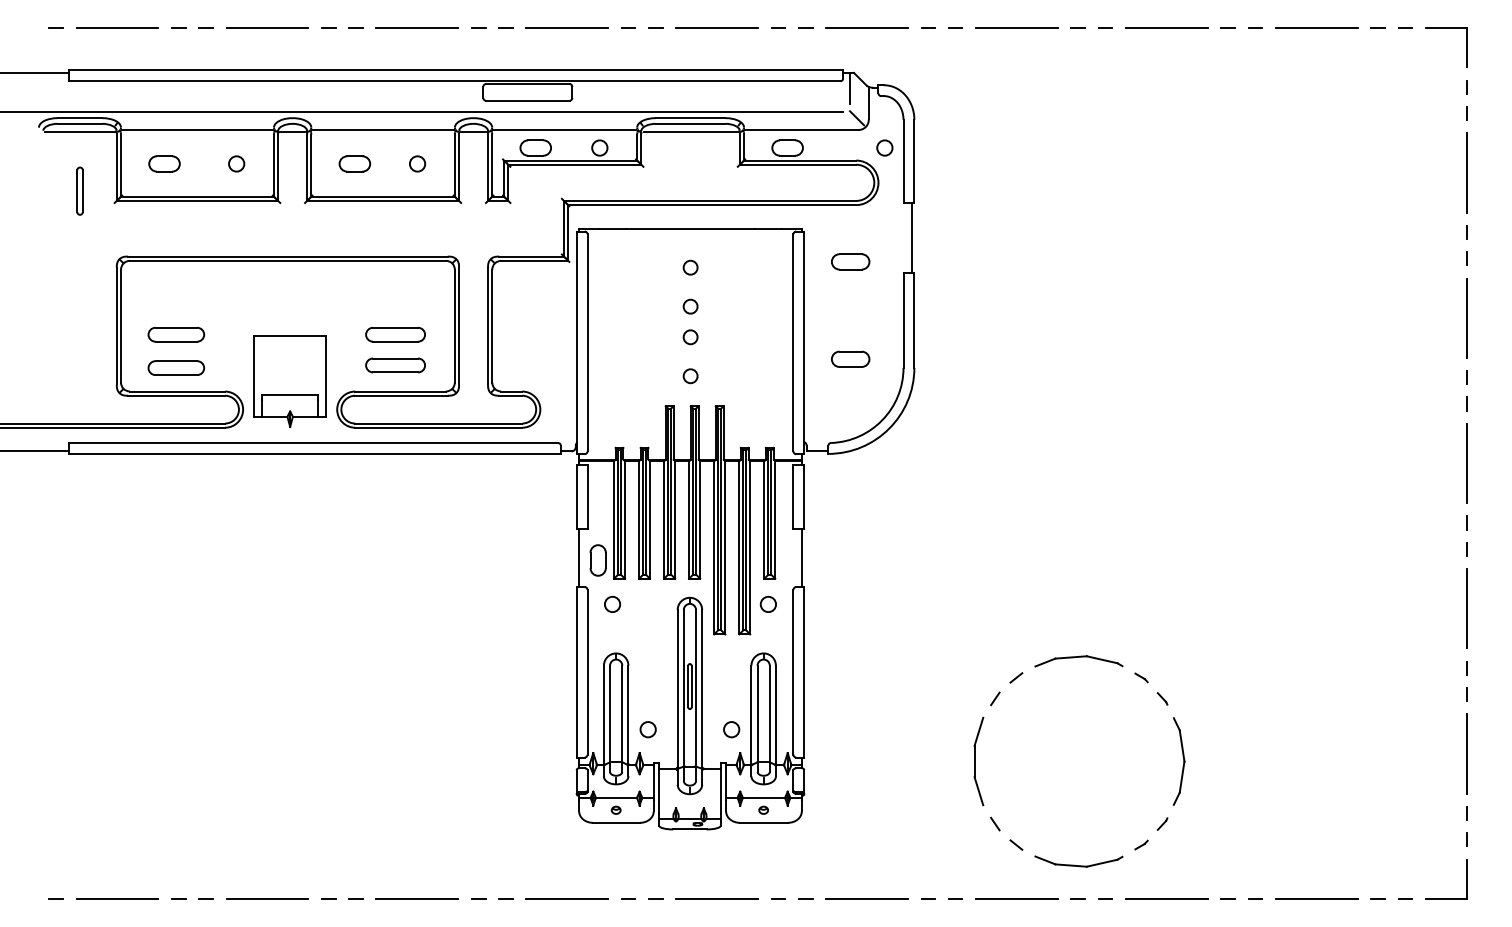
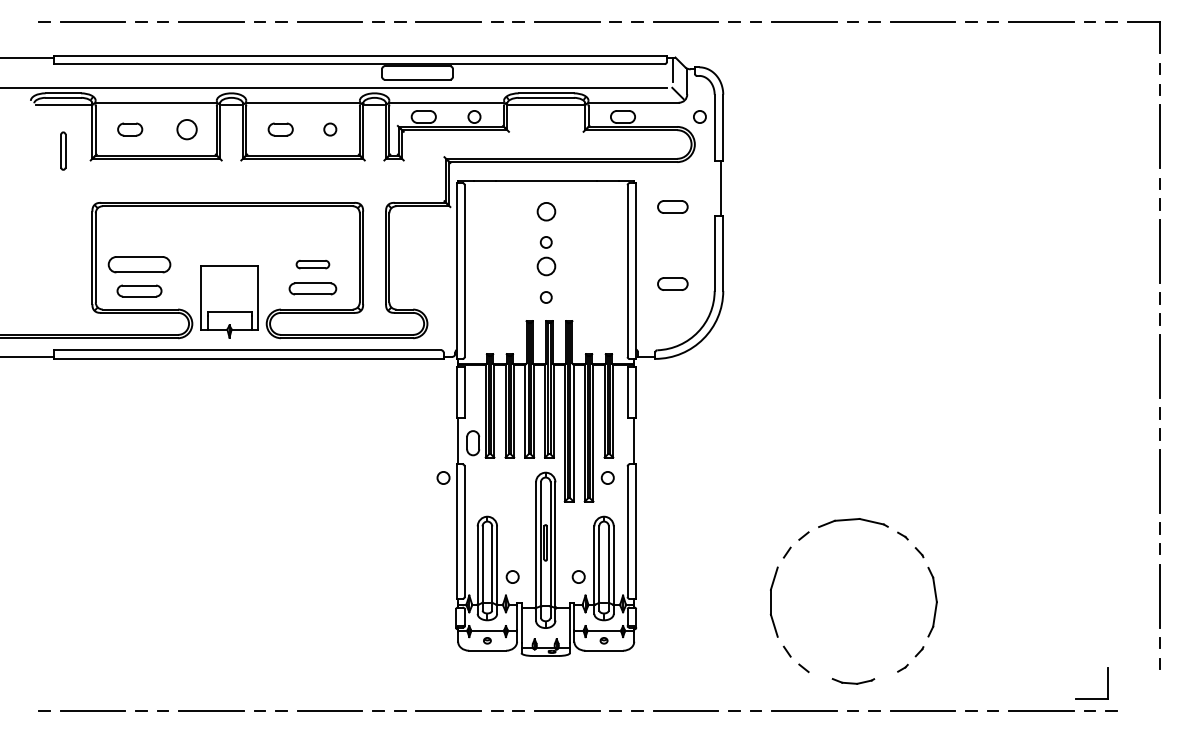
circle: (237, 163) -> (187, 129), size x1.6
circle: (689, 267) -> (545, 211), size x1.6
part: (176, 334) -> (139, 264), size x1.4
part: (395, 334) -> (312, 264), size x0.7
circle: (689, 337) -> (545, 266), size x1.6
circle: (612, 603) -> (443, 477), moved
part: (1079, 861) -> (853, 681), size x0.6
part: (1445, 898) -> (1091, 698), moved

